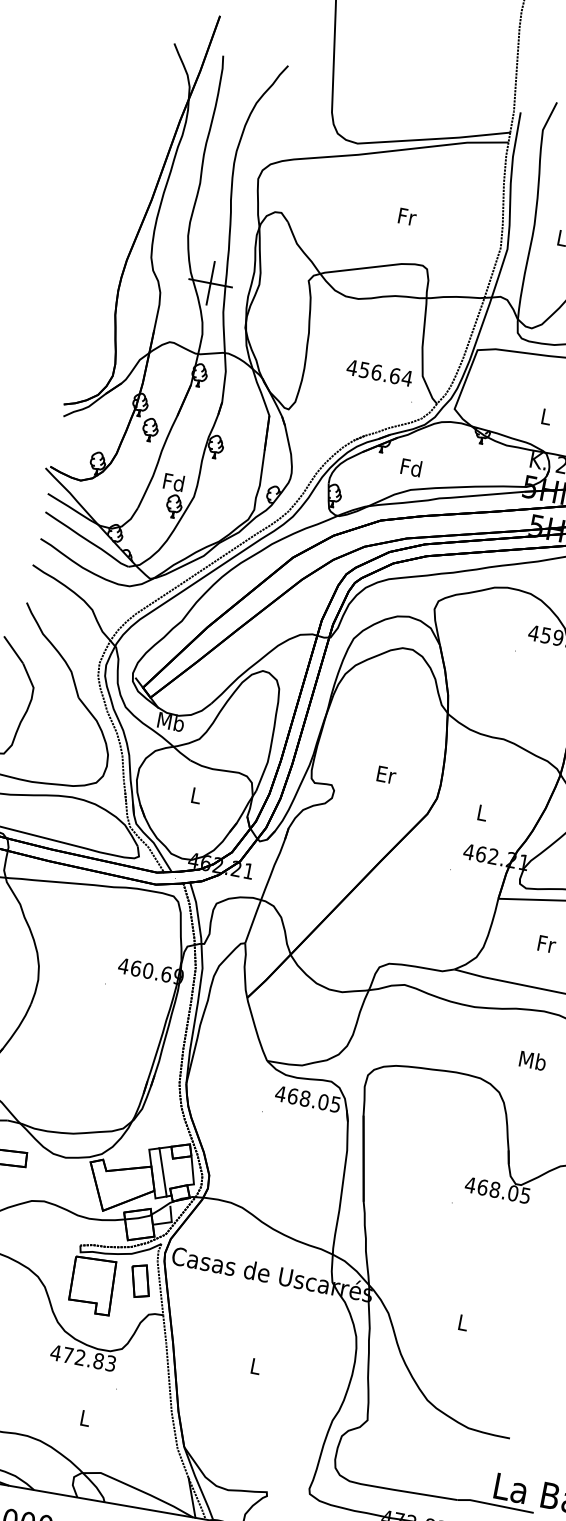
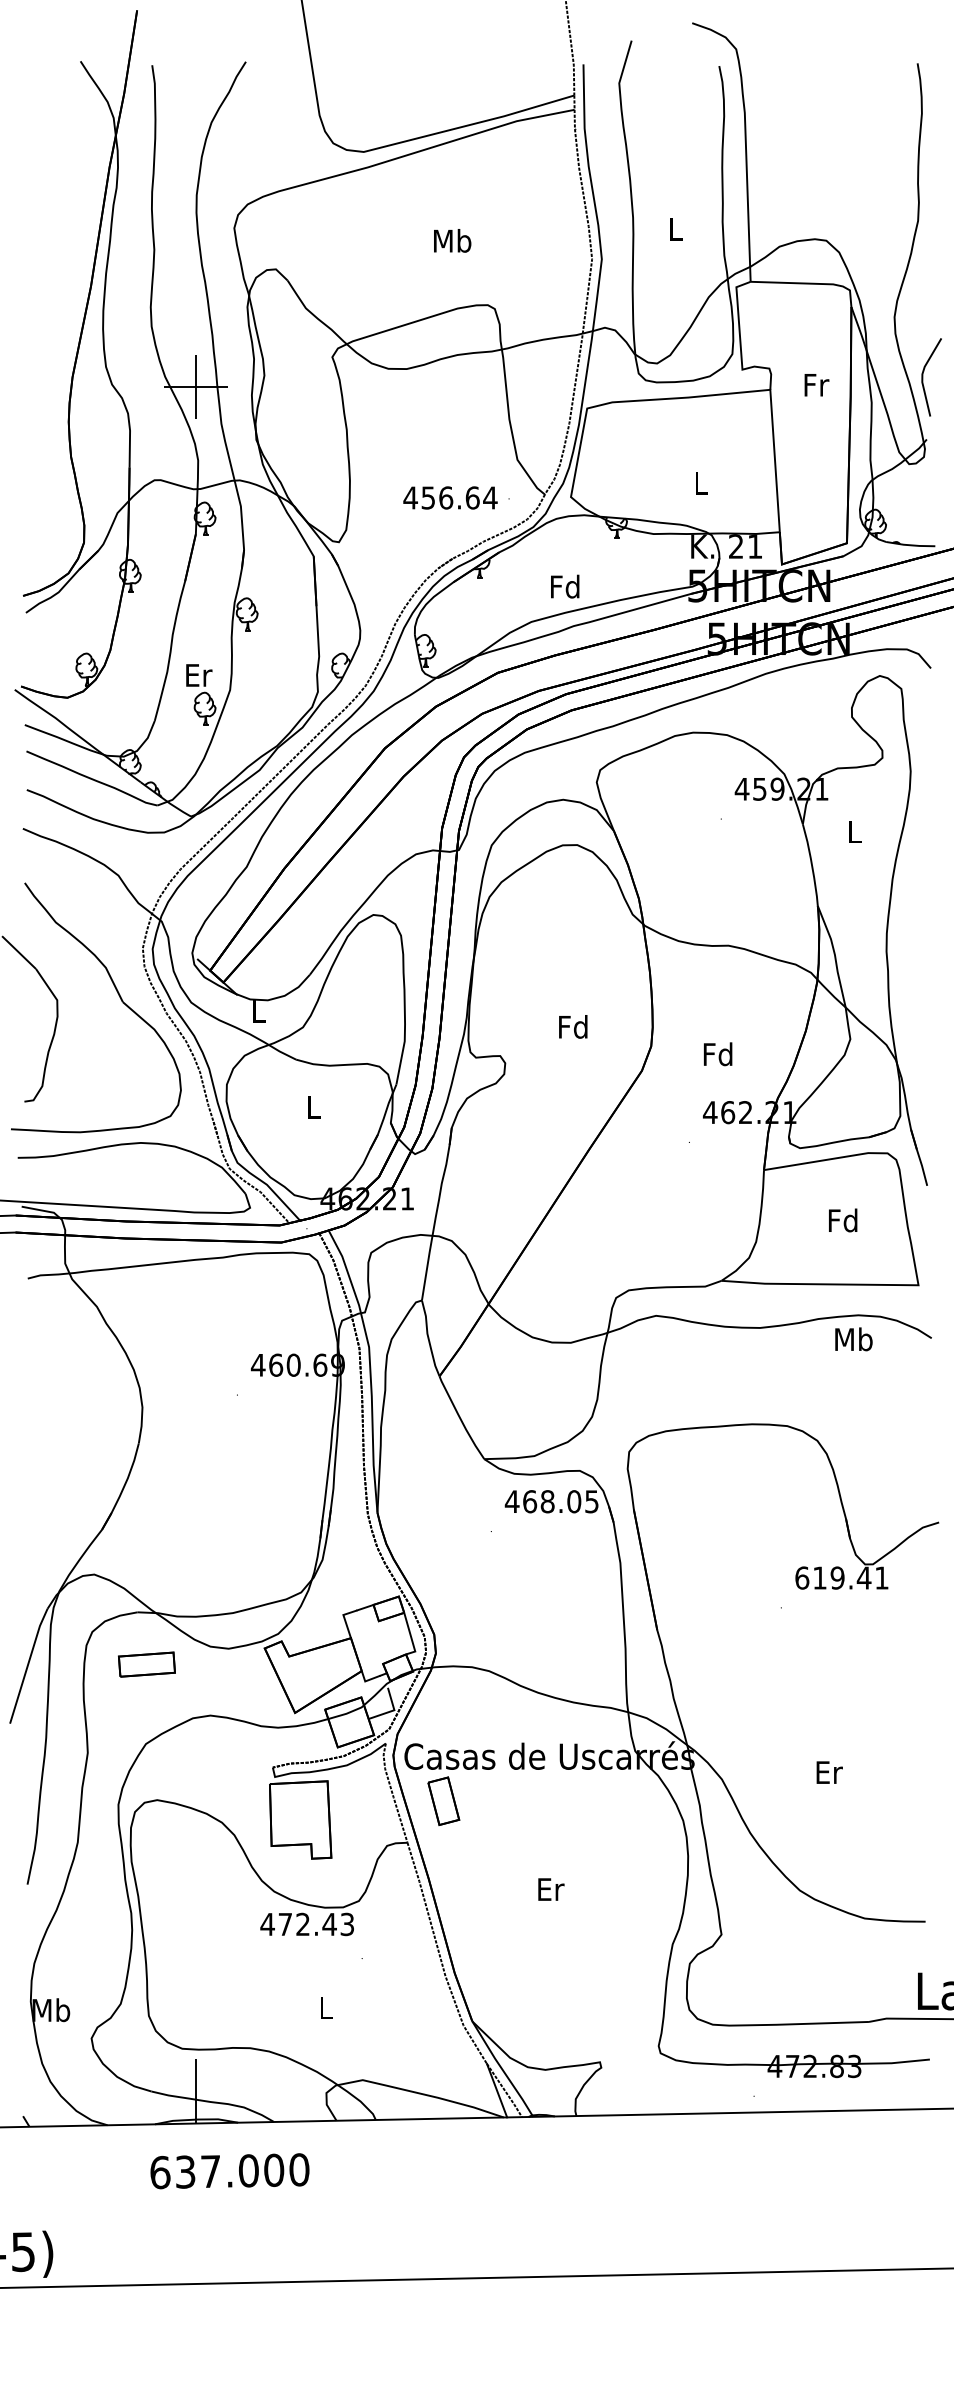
text: (407, 216) -> (452, 240), Fr -> Mb
text: (379, 372) -> (450, 497), moved
part: (150, 429) -> (151, 607), removed
text: (411, 467) -> (565, 586), moved
text: (173, 482) -> (197, 675), Fd -> Er
text: (171, 721) -> (258, 1010), Mb -> L
text: (386, 774) -> (573, 1026), Er -> Fd
text: (481, 812) -> (717, 1054), L -> Fd
text: (546, 944) -> (843, 1220), Fr -> Fd
text: (532, 1060) -> (853, 1339), moved
line: (162, 1171) -> (368, 1642), removed
text: (497, 1189) -> (841, 1577), 468.05 -> 619.41
part: (140, 1280) -> (443, 1800), moved
text: (463, 1322) -> (829, 1772), L -> Er
text: (98, 1361) -> (329, 1924), 472.83 -> 472.43
text: (256, 1366) -> (551, 1889), L -> Er

